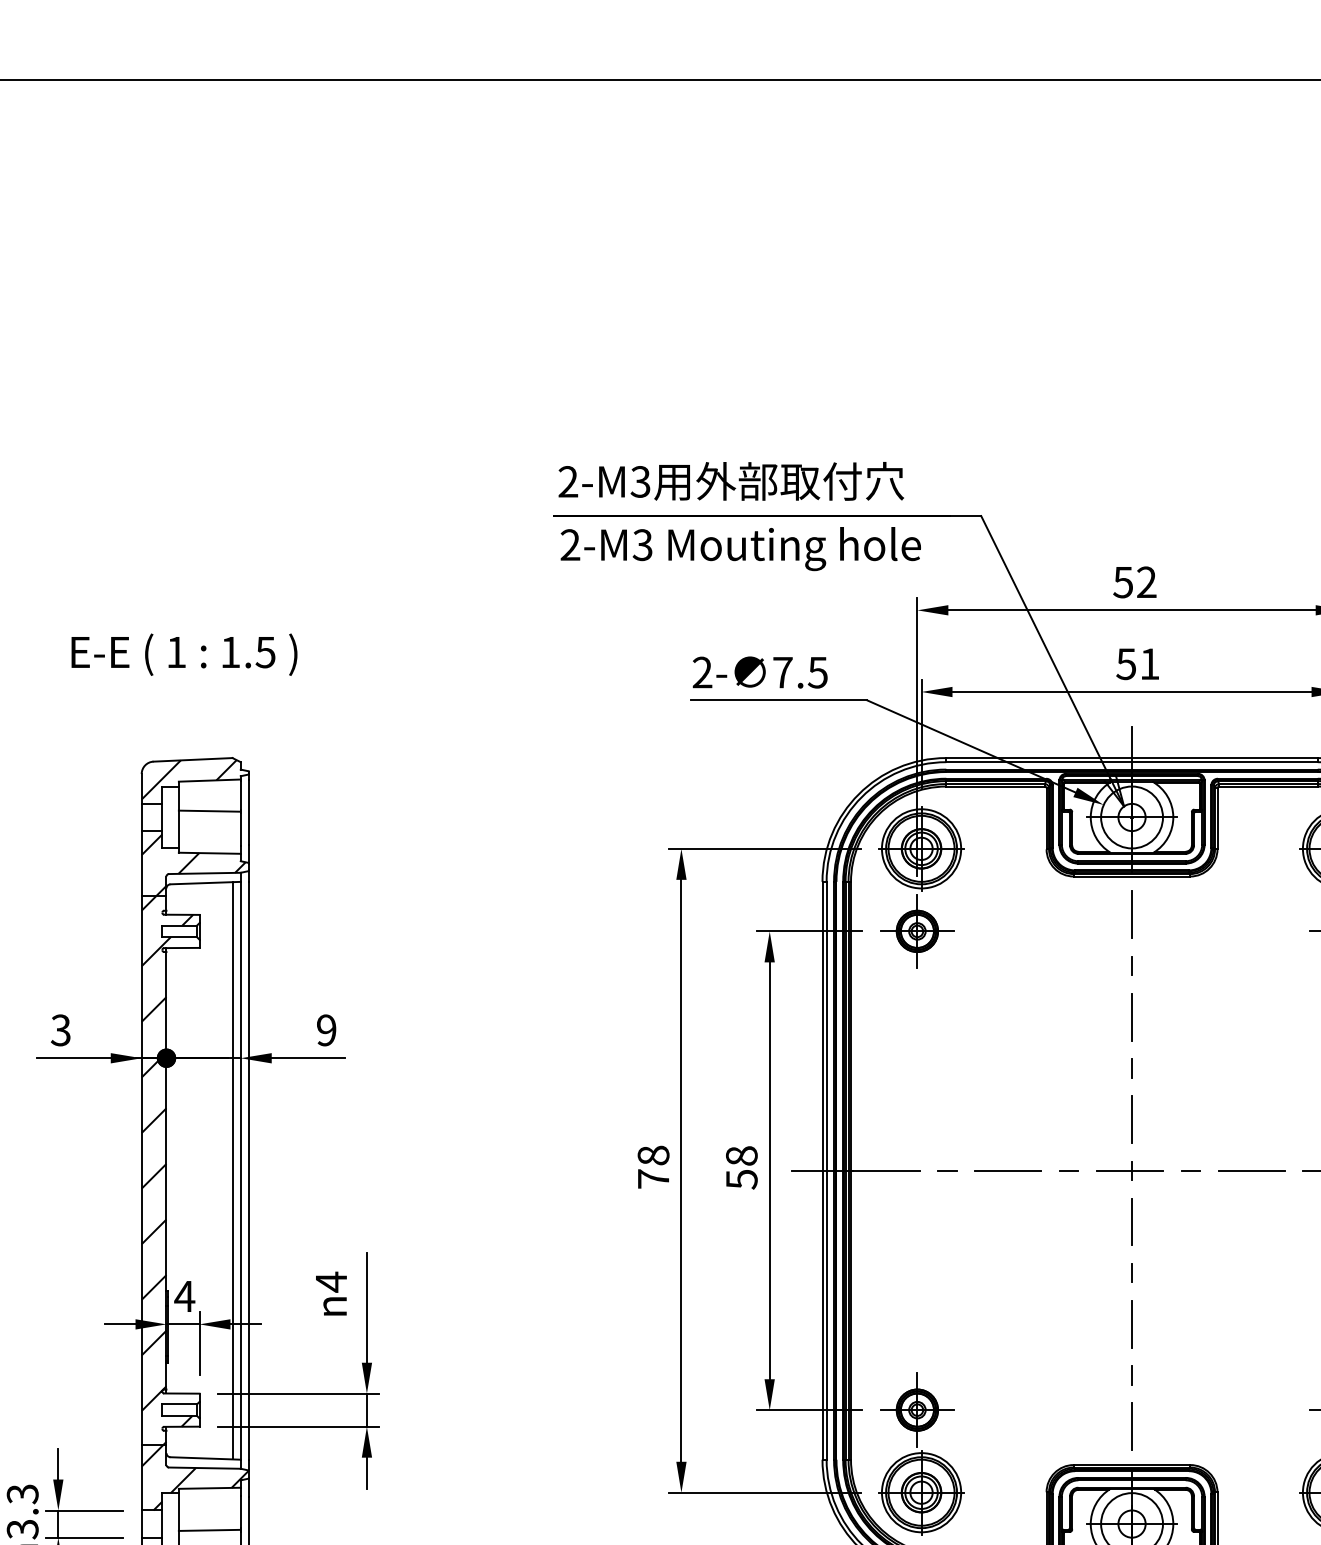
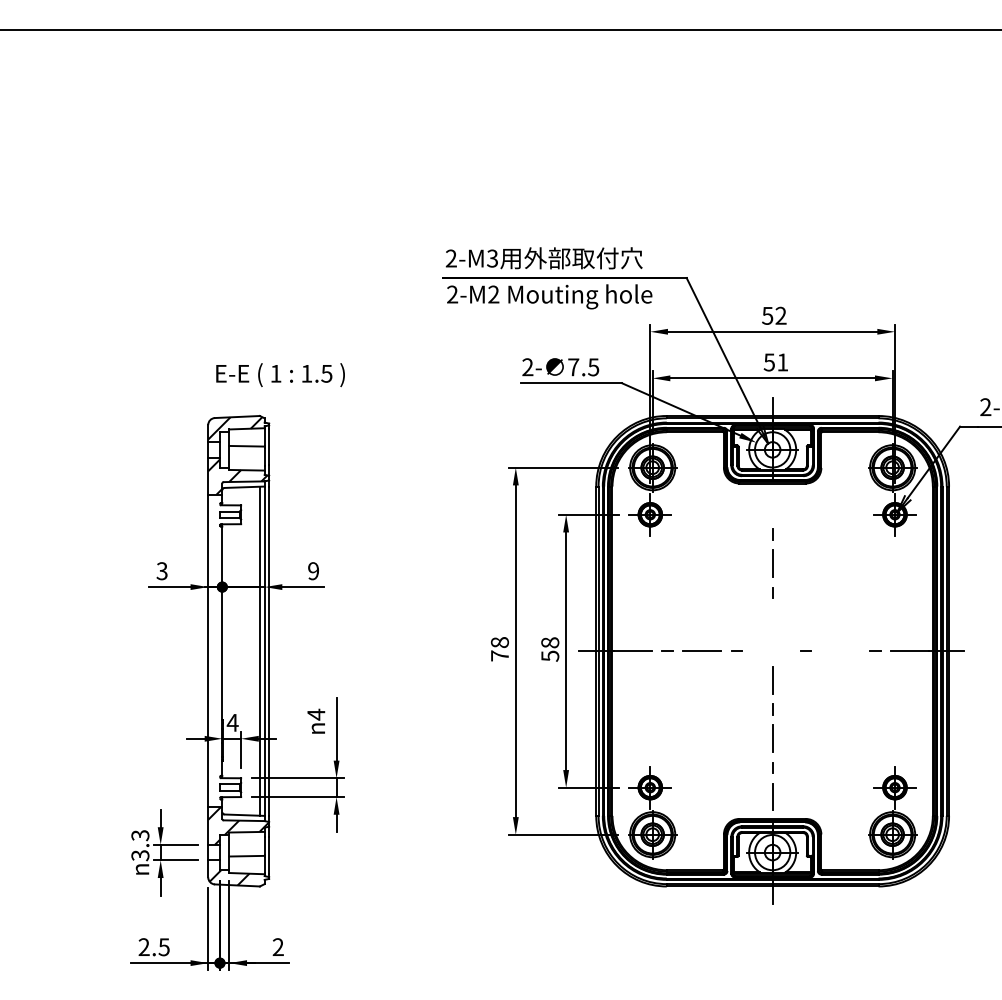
text: (642, 544) -> (493, 294), 2-M3 -> 2-M2
text: (184, 655) -> (280, 375), moved
line: (1131, 915) -> (772, 505), removed
line: (1131, 1118) -> (772, 621), removed
hatch: (166, 1169) -> (222, 650), removed
part: (1130, 1171) -> (771, 651), removed
line: (1251, 1171) -> (840, 651), removed

